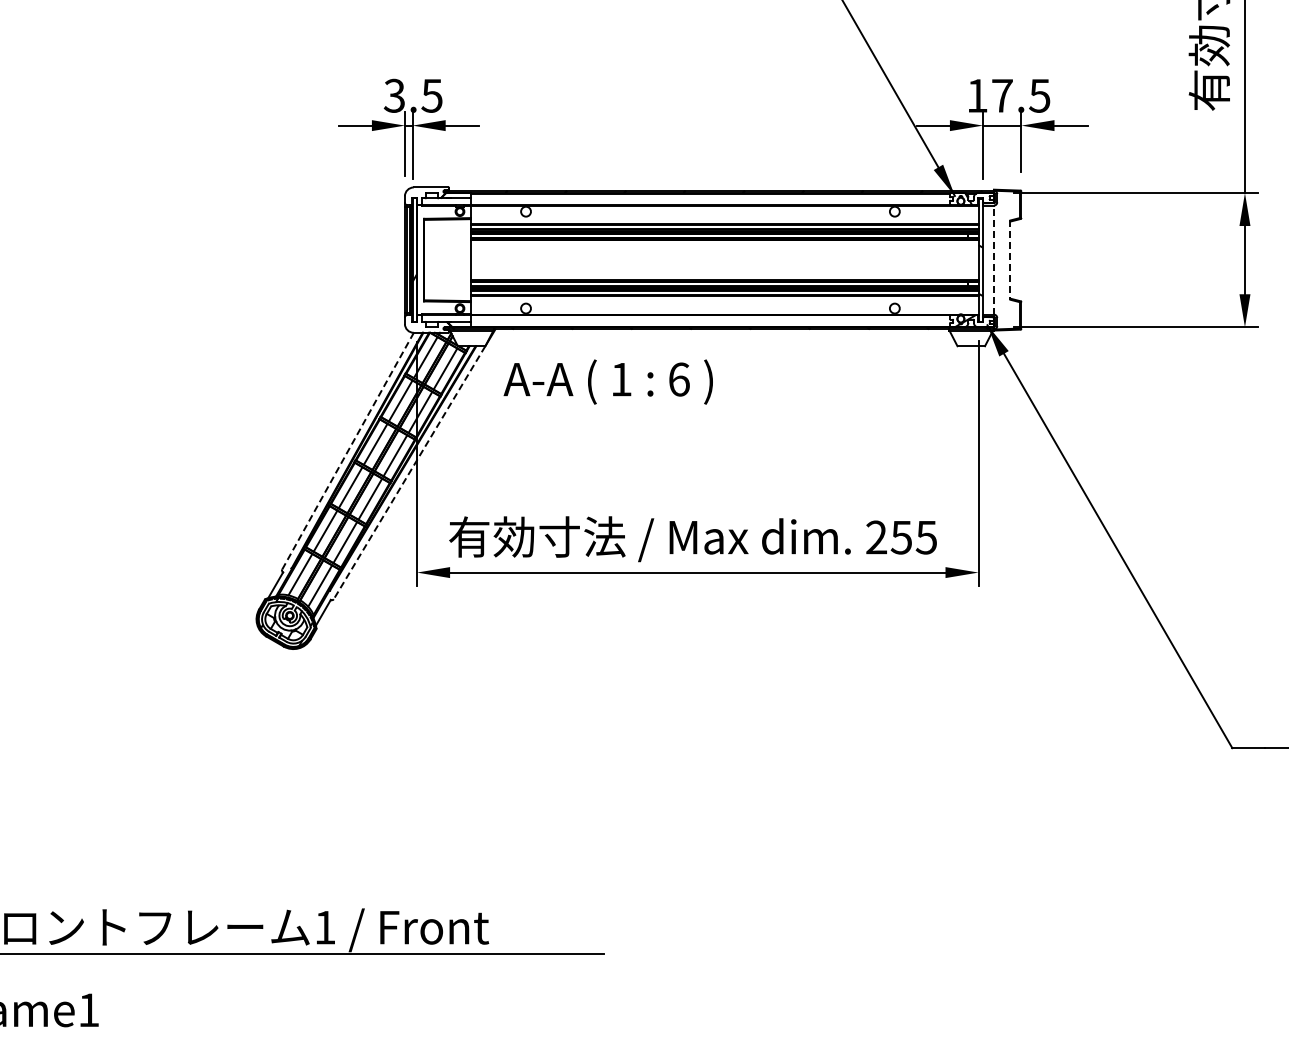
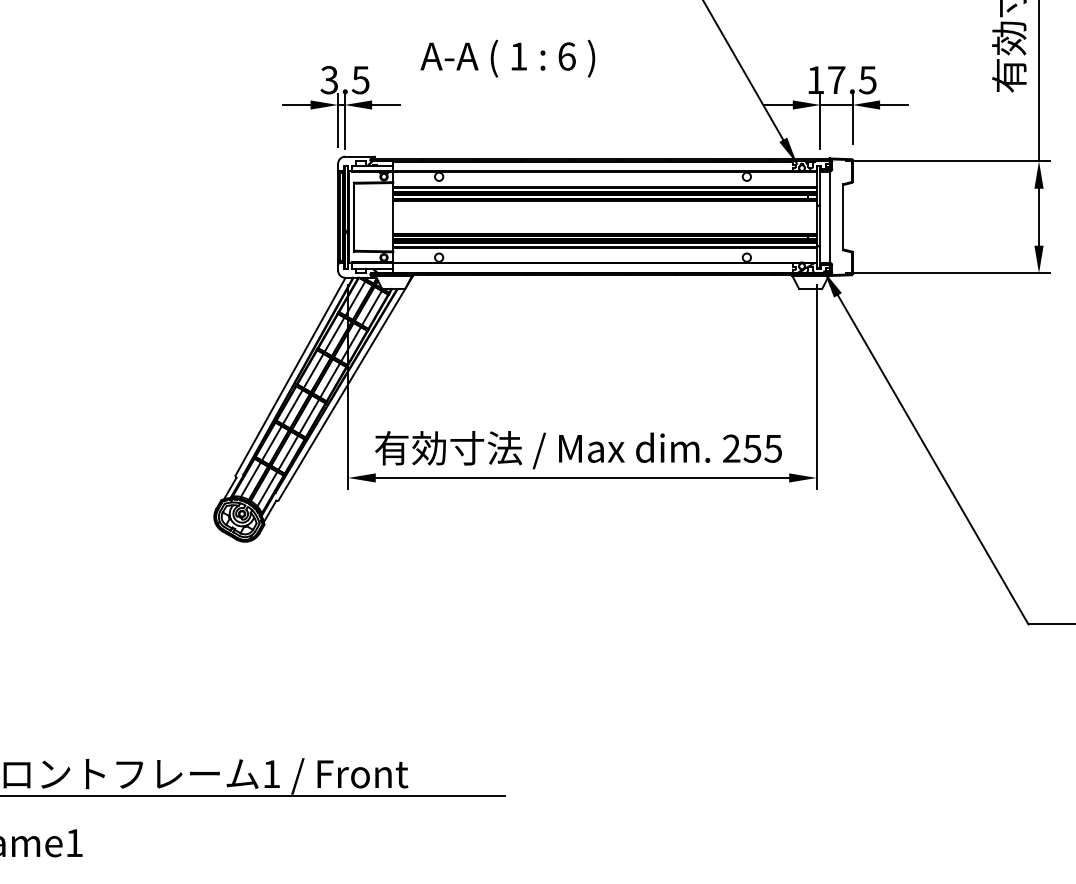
line: (993, 259) -> (829, 216), dashed -> solid
line: (1010, 260) -> (843, 217), dashed -> solid
text: (607, 381) -> (507, 58), moved
line: (348, 450) -> (291, 376), dashed -> solid
line: (409, 473) -> (341, 395), dashed -> solid

